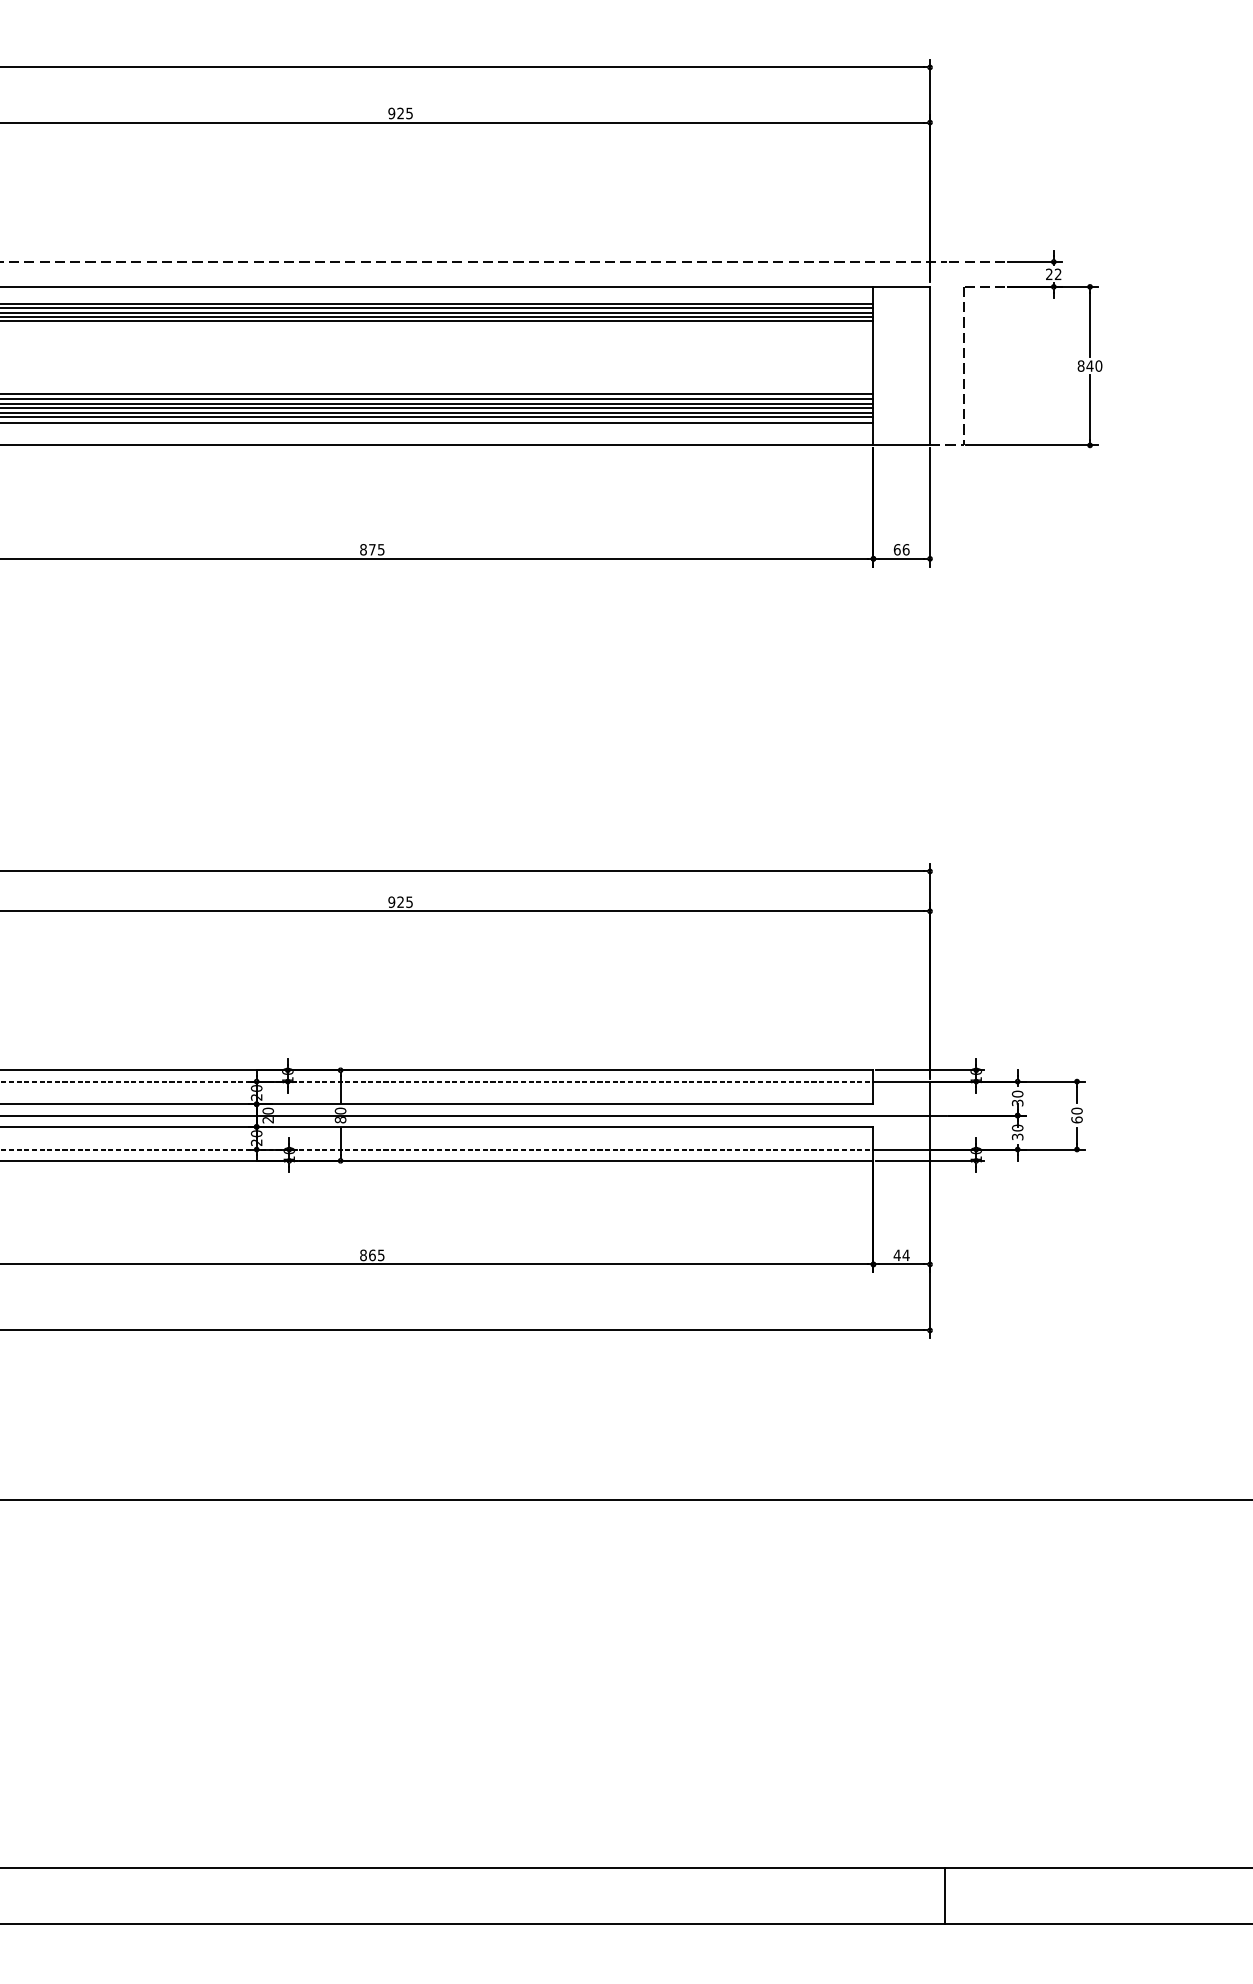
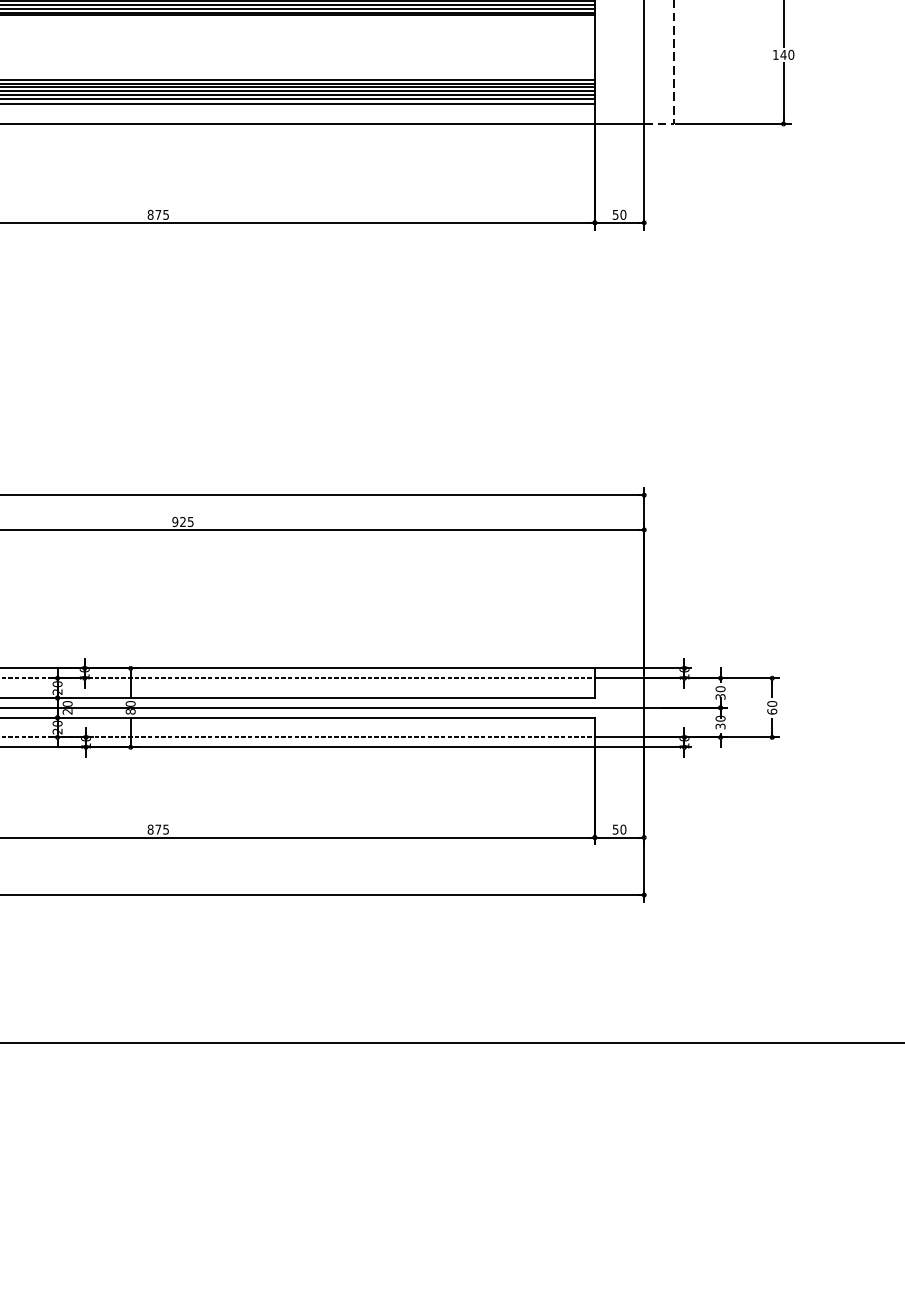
text: (1080, 365) -> (775, 54), 840 -> 140
text: (901, 549) -> (619, 214), 66 -> 50
text: (372, 1255) -> (158, 829), 865 -> 875
text: (901, 1255) -> (619, 829), 44 -> 50

